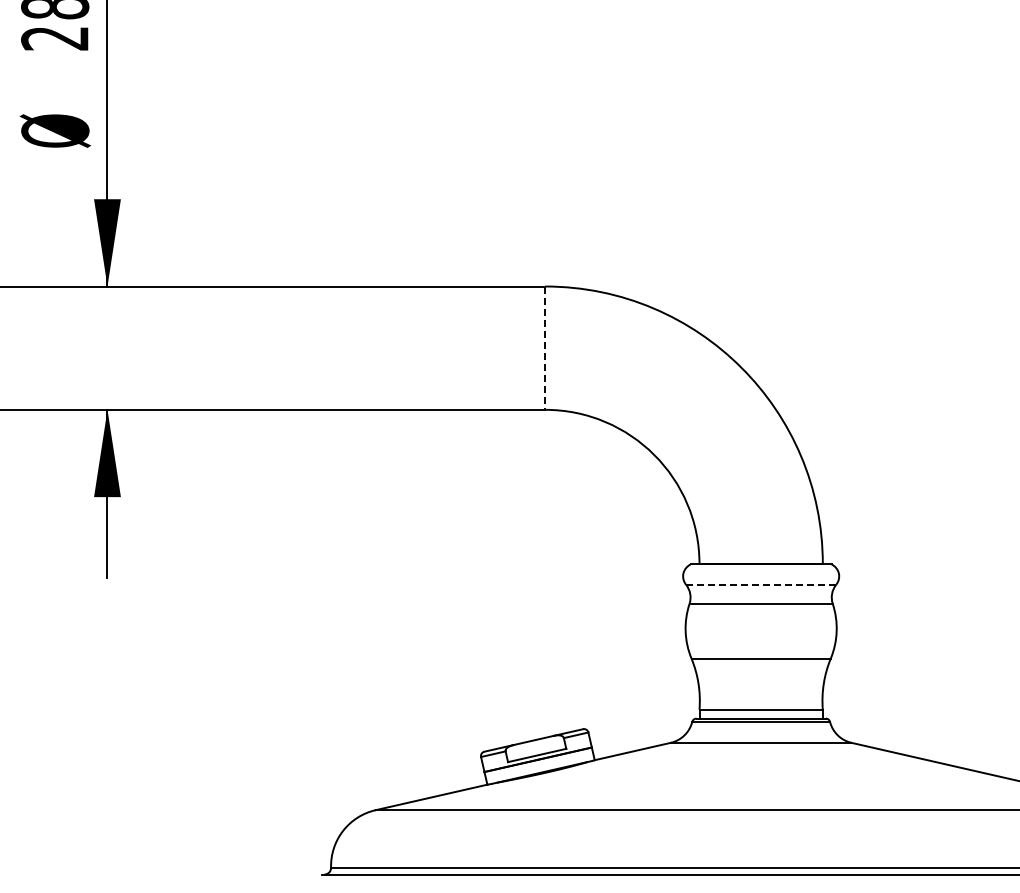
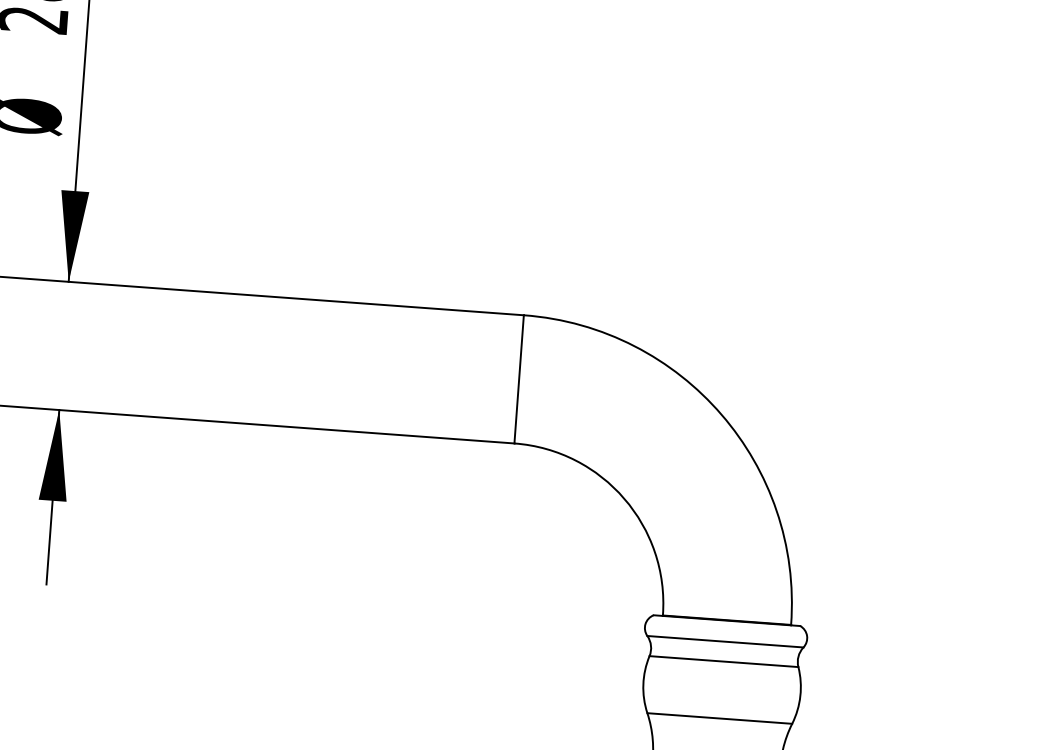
line: (545, 348) -> (519, 379), dashed -> solid
line: (761, 584) -> (725, 641), dashed -> solid

